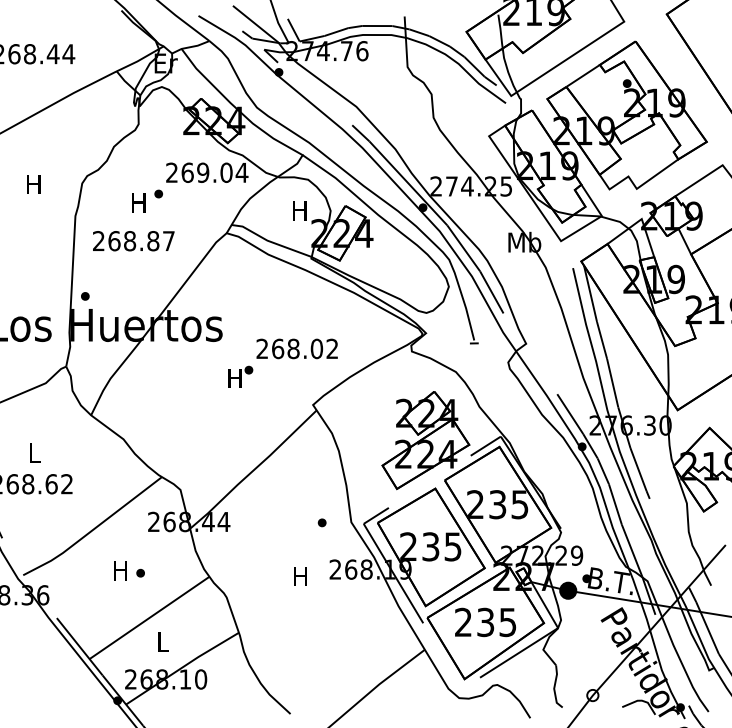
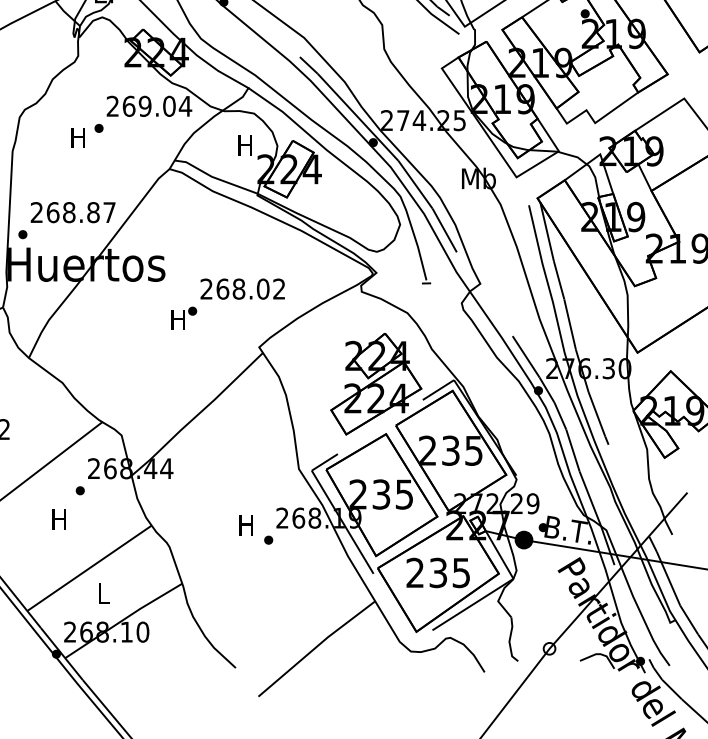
text: (133, 241) -> (72, 212), moved
part: (321, 522) -> (267, 539), moved
part: (140, 572) -> (80, 490), moved

